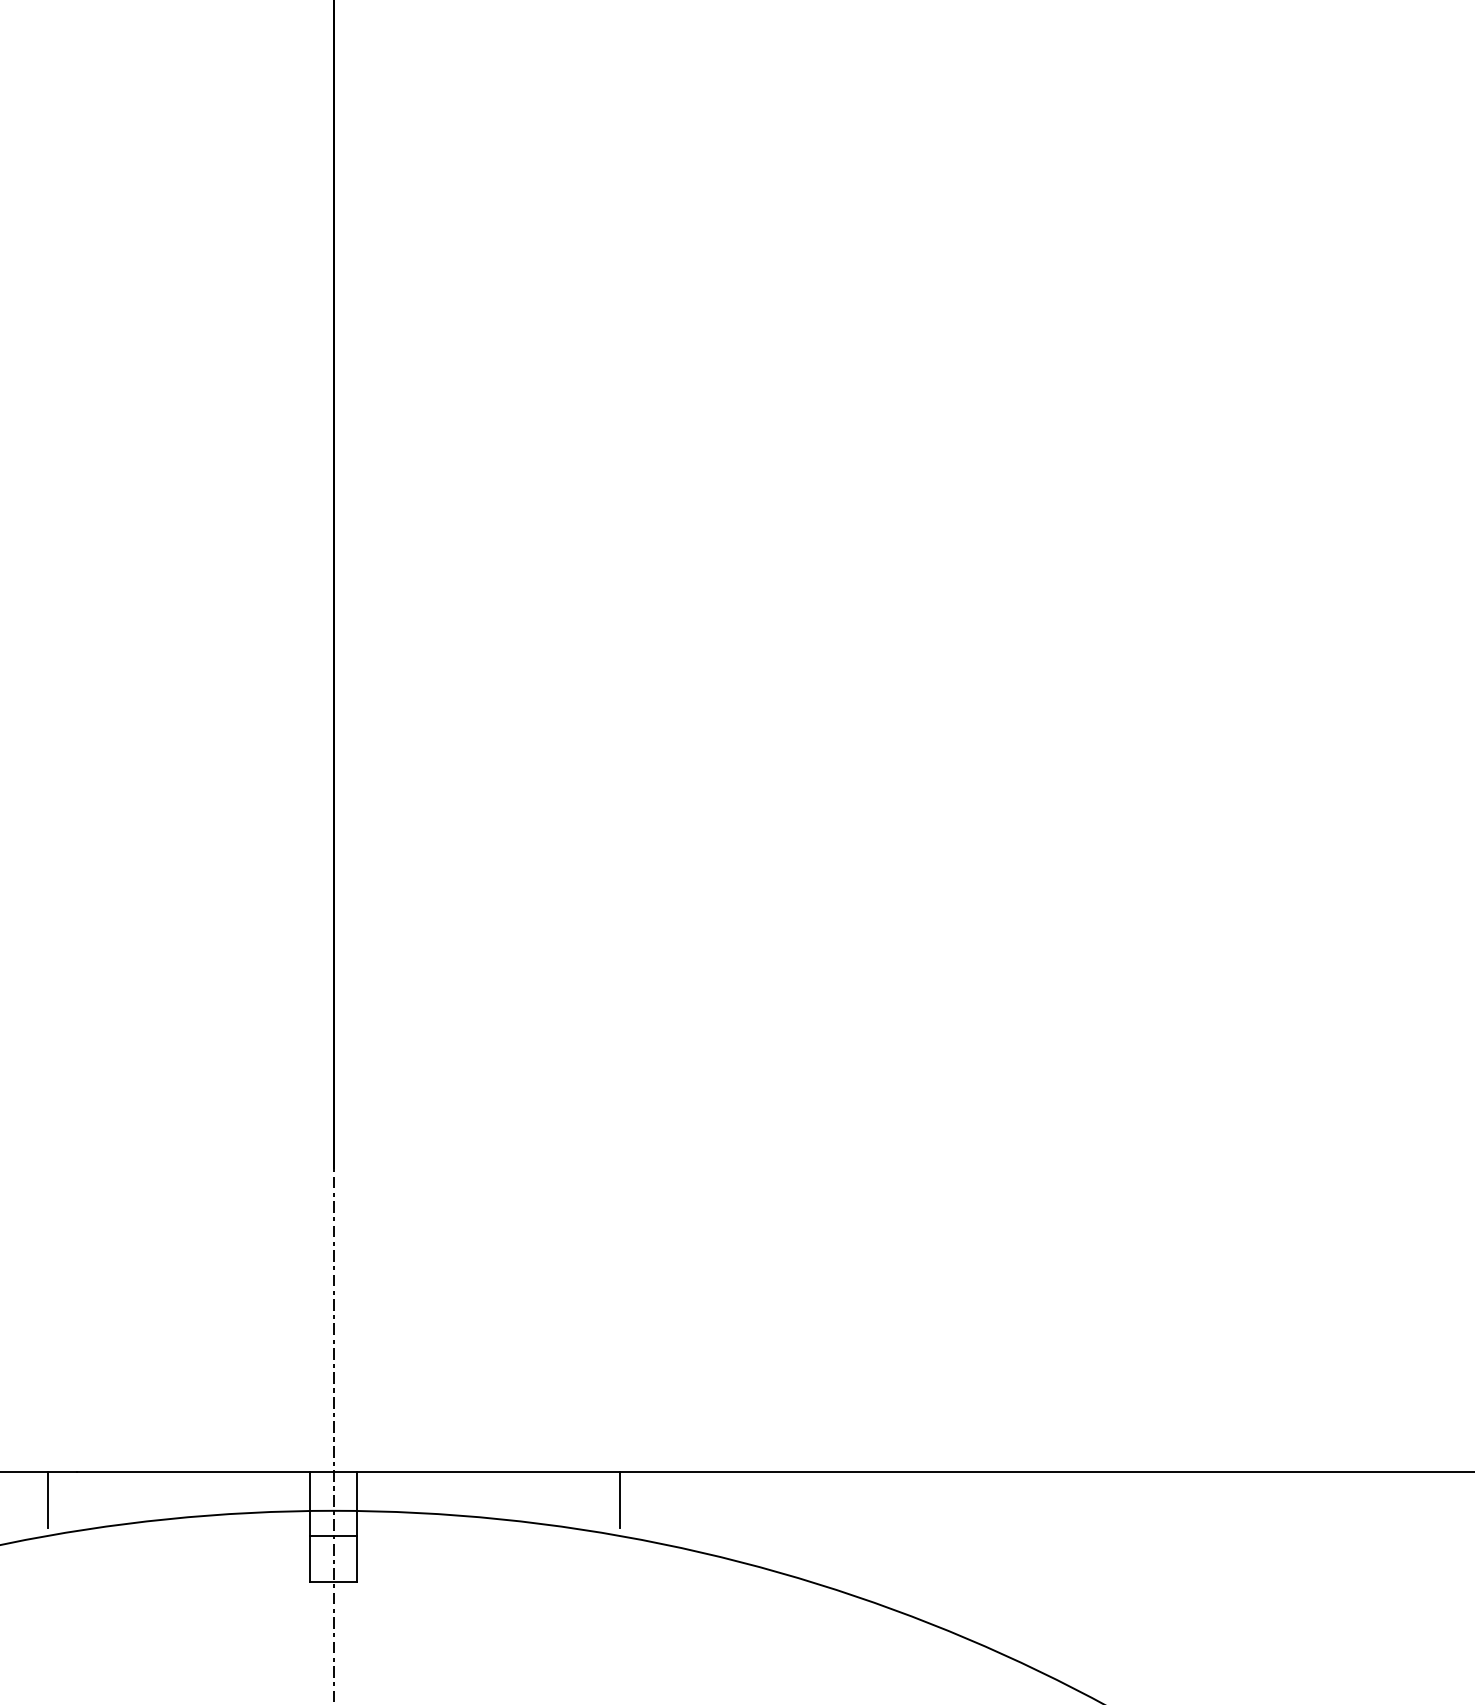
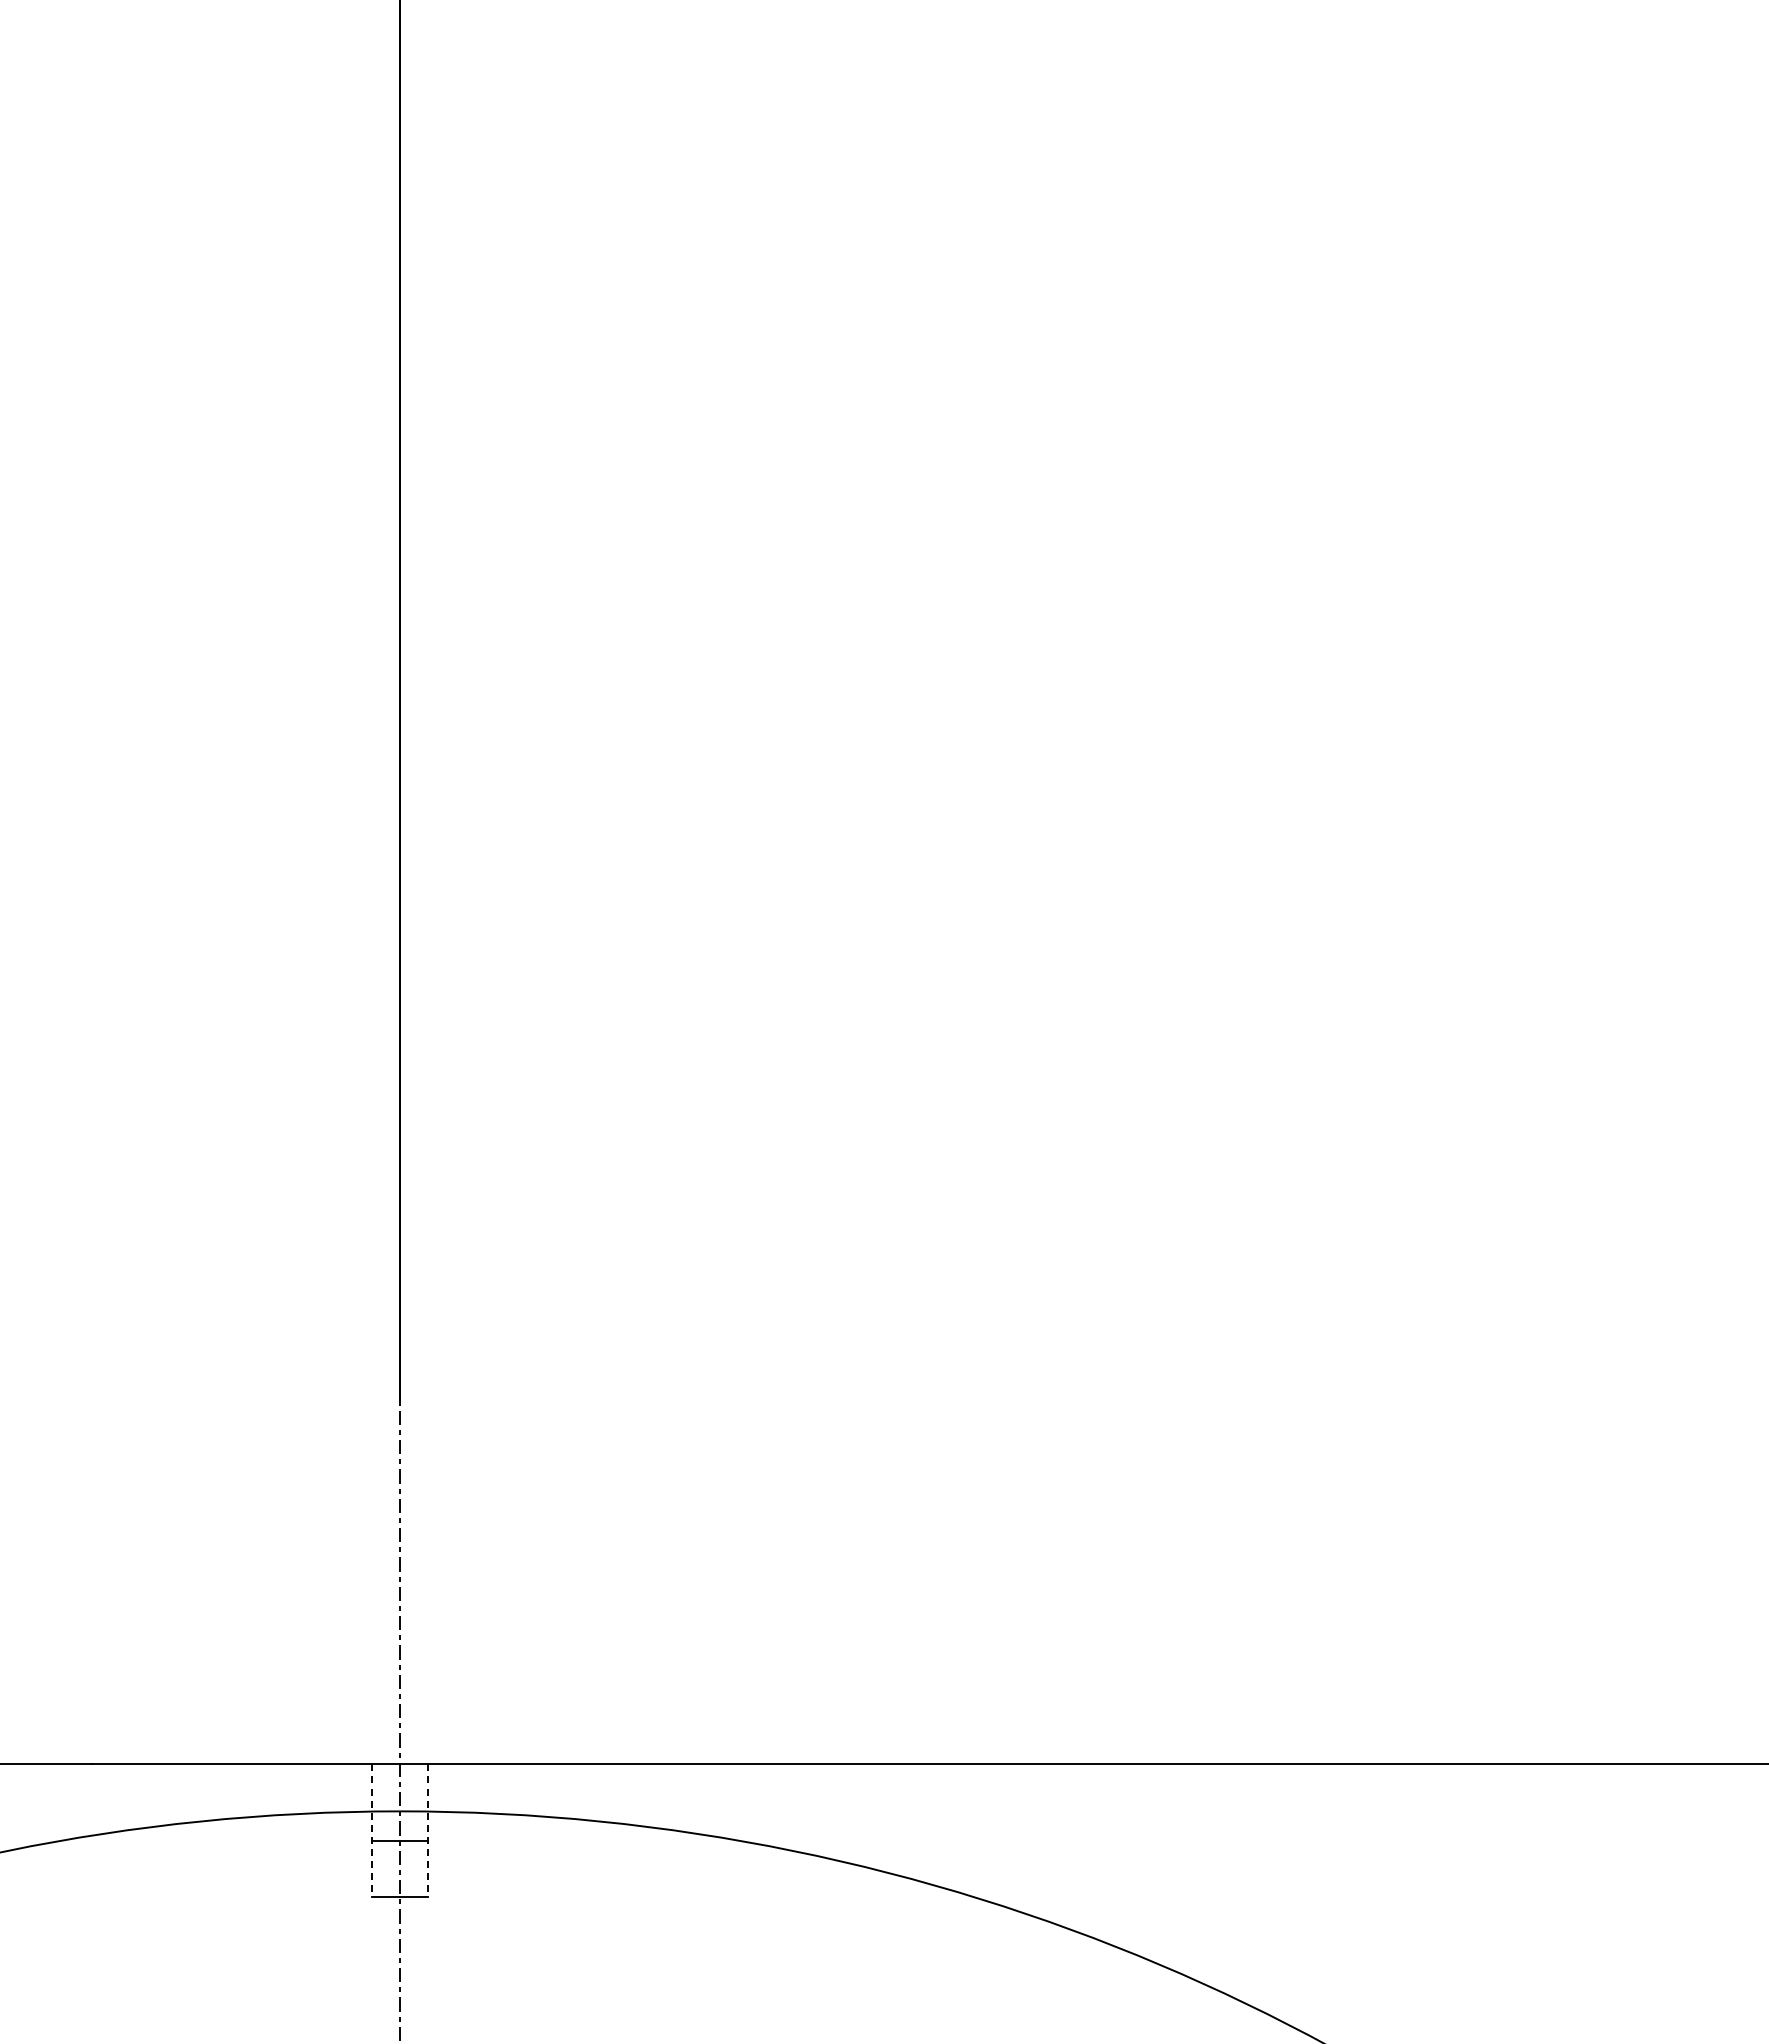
line: (47, 1499) -> (57, 1797), removed
line: (619, 1499) -> (743, 1797), removed
line: (310, 1527) -> (372, 1831), solid -> dashed
line: (357, 1527) -> (428, 1831), solid -> dashed

